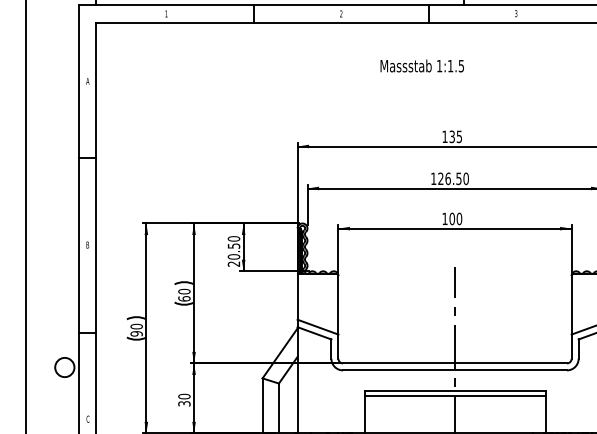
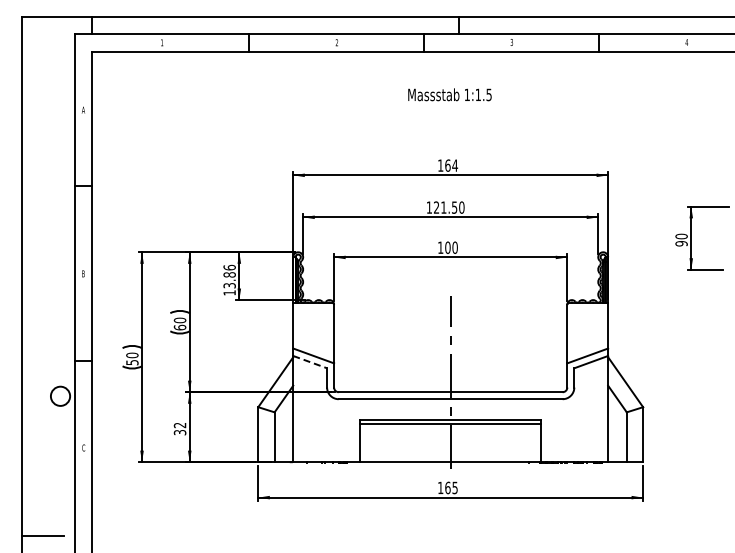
text: (421, 65) -> (449, 94), moved
text: (455, 136) -> (451, 165), 135 -> 164
text: (447, 178) -> (443, 207), 126.50 -> 121.50
text: (233, 250) -> (229, 279), 20.50 -> 13.86
text: (136, 333) -> (132, 362), 90 -> 50
line: (314, 333) -> (310, 362), solid -> dashed
text: (183, 396) -> (179, 425), 30 -> 32

